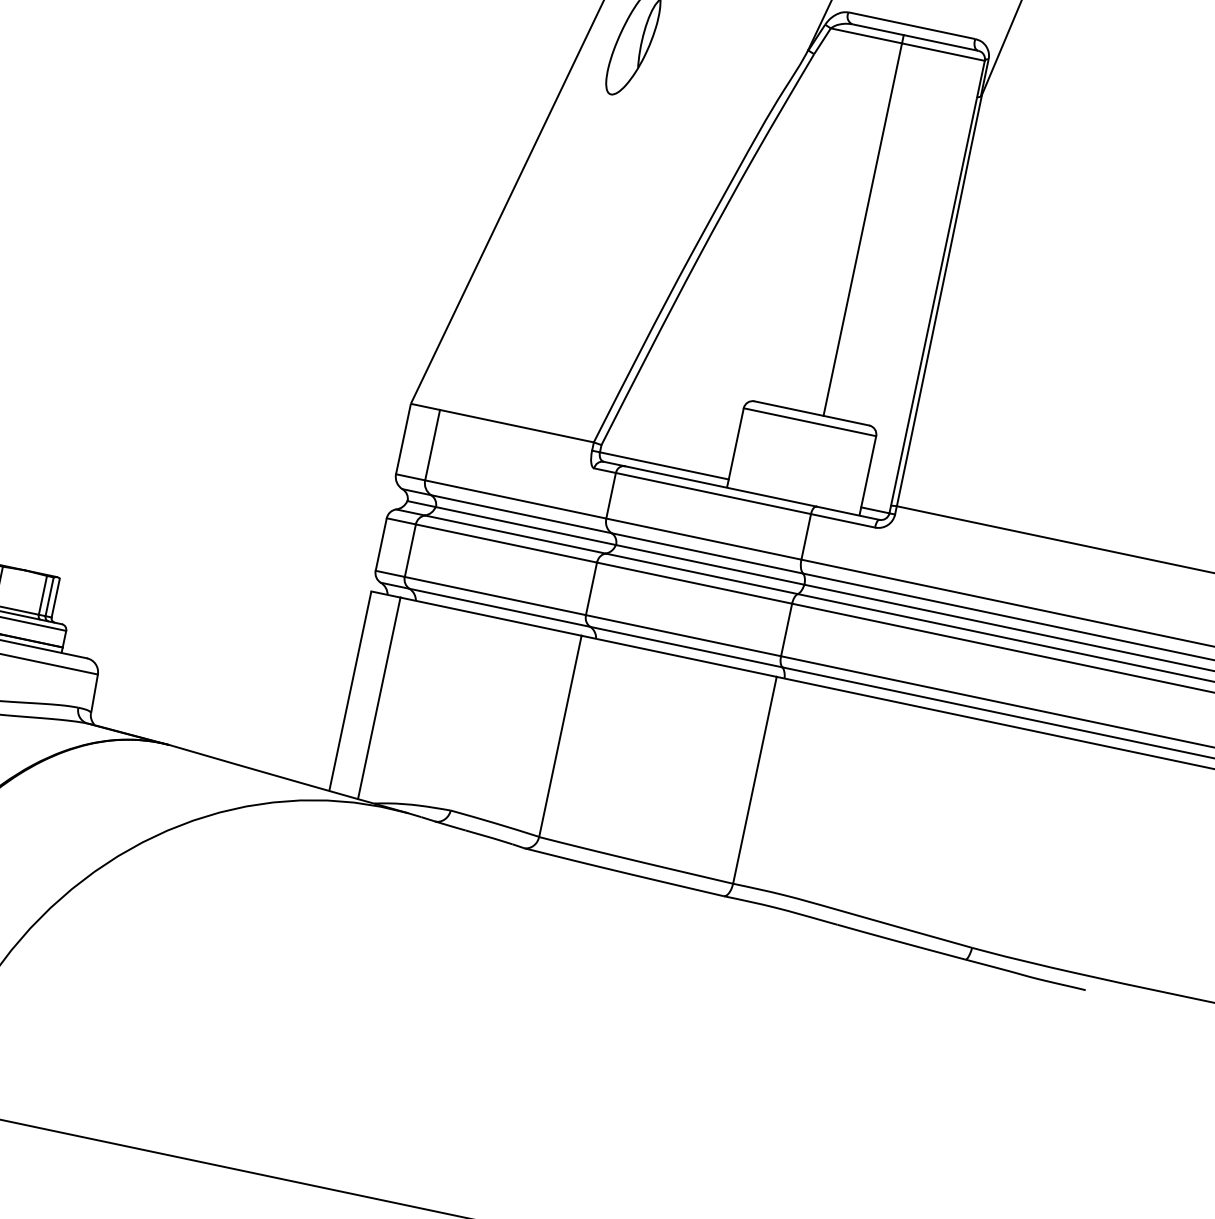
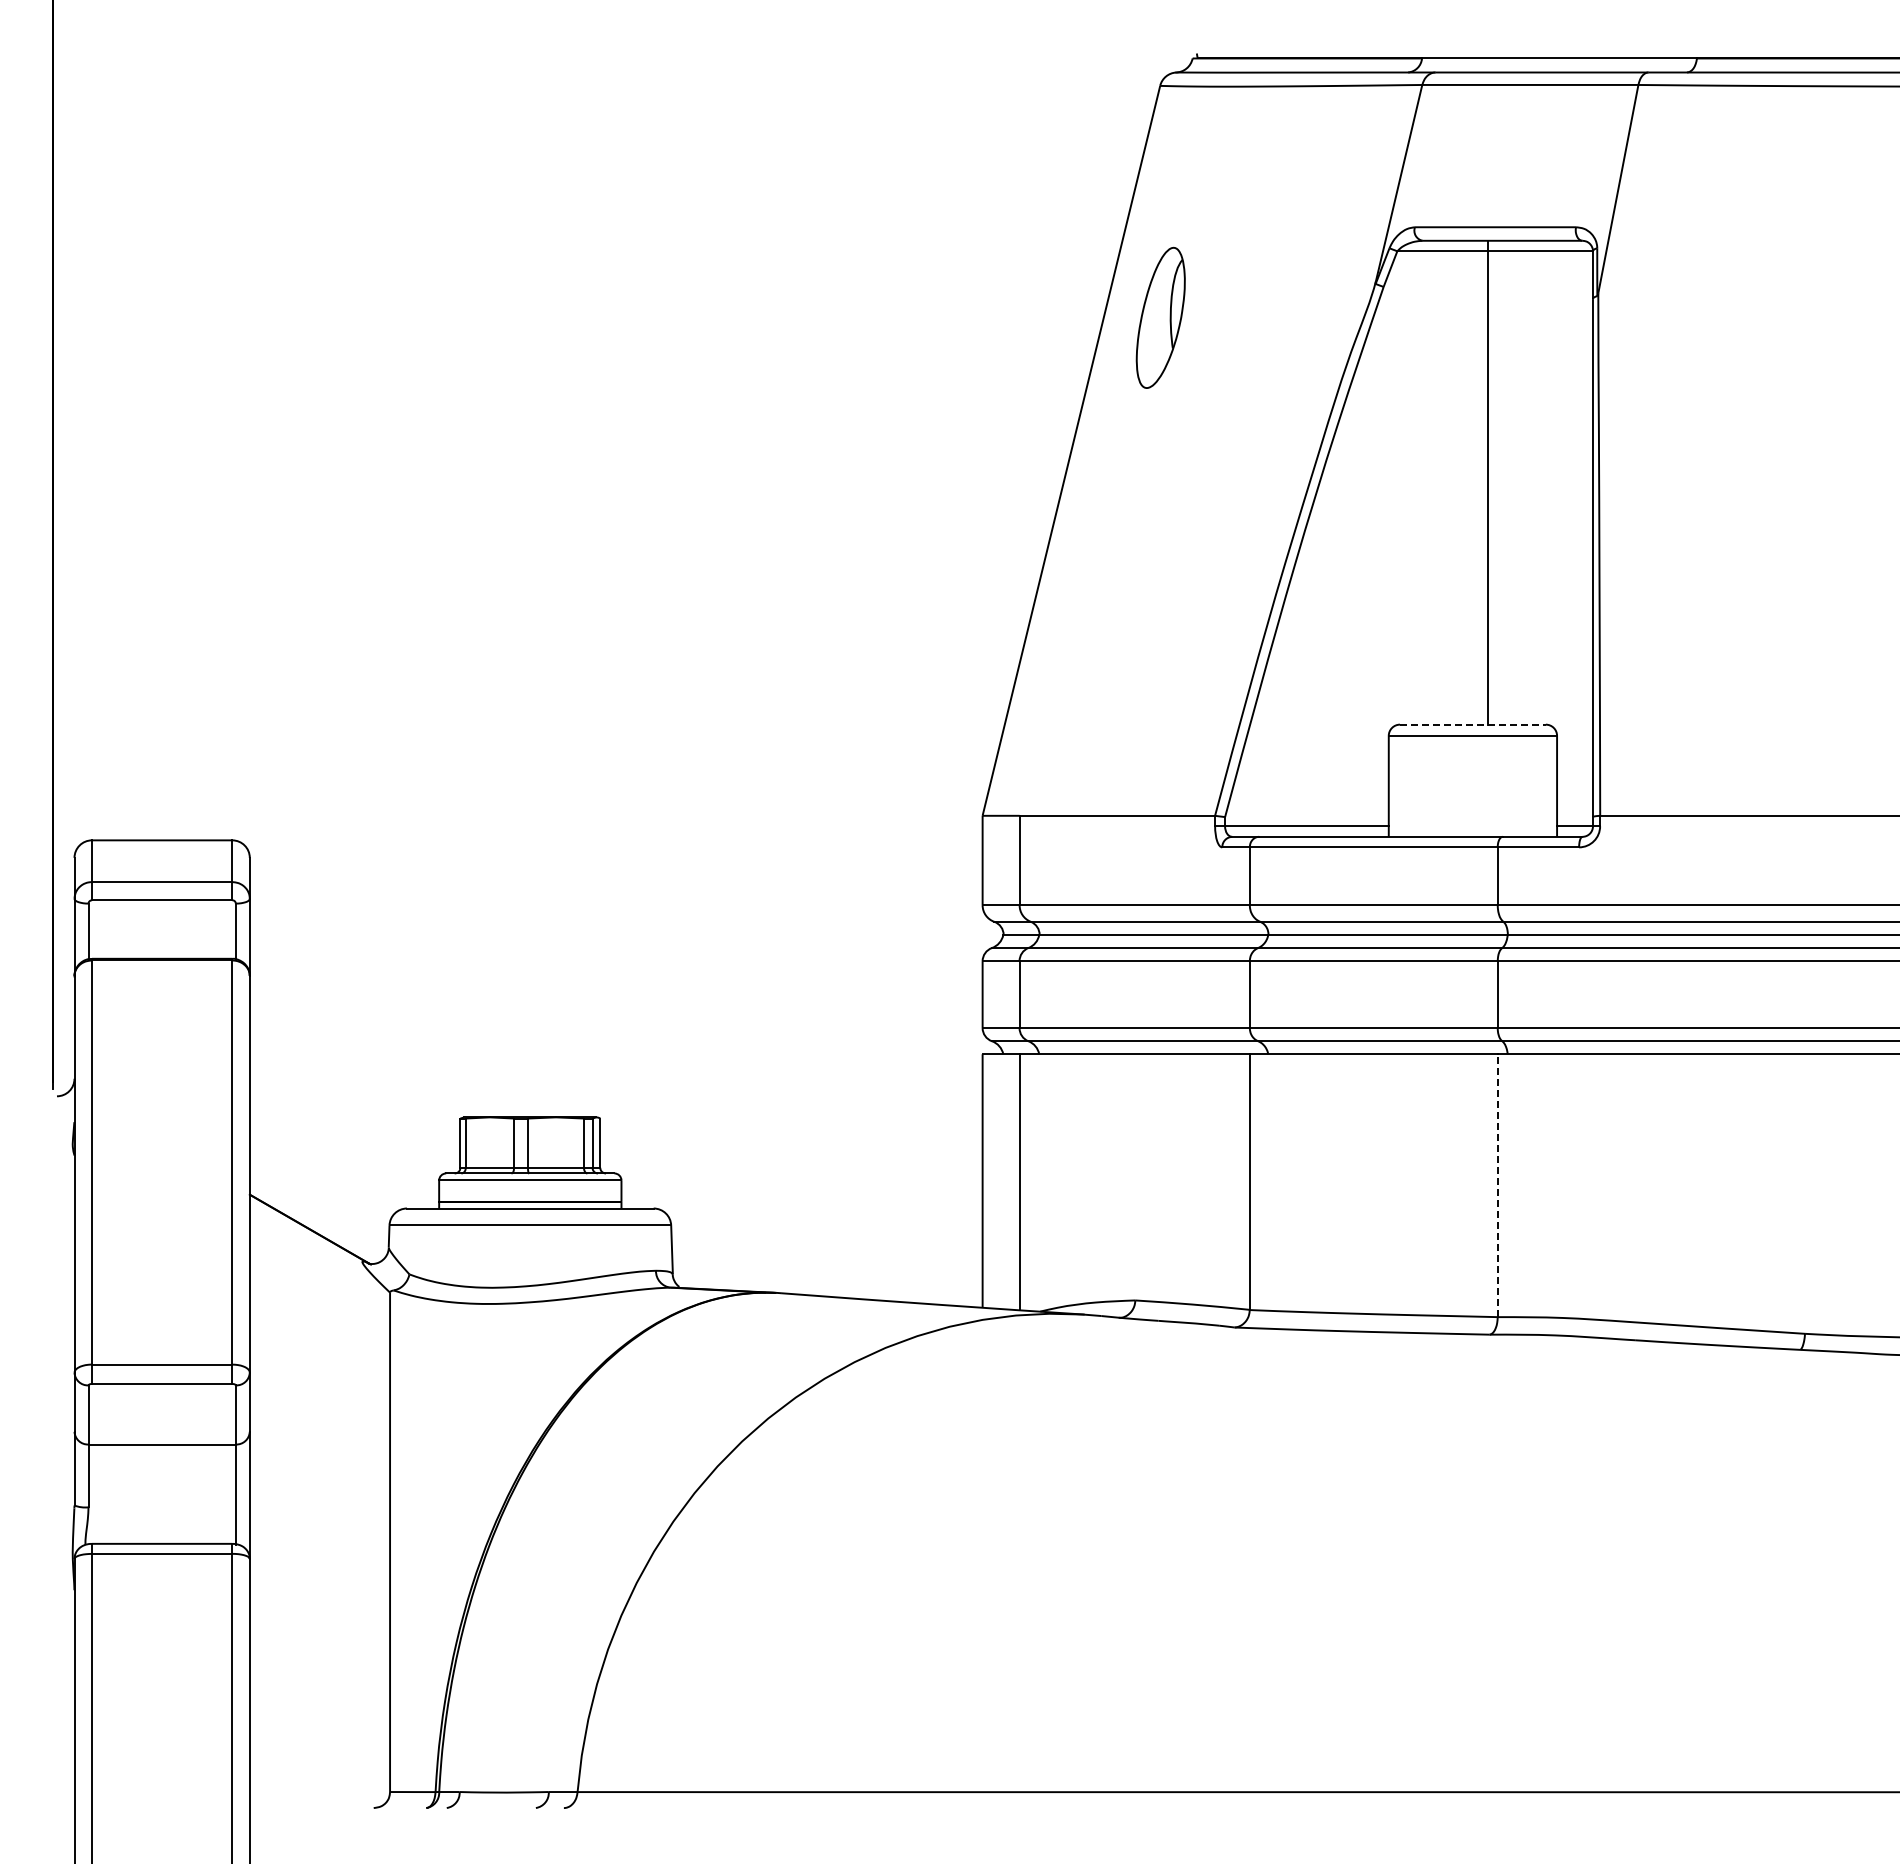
line: (811, 413) -> (1472, 724), solid -> dashed
line: (754, 780) -> (1497, 1185), solid -> dashed

